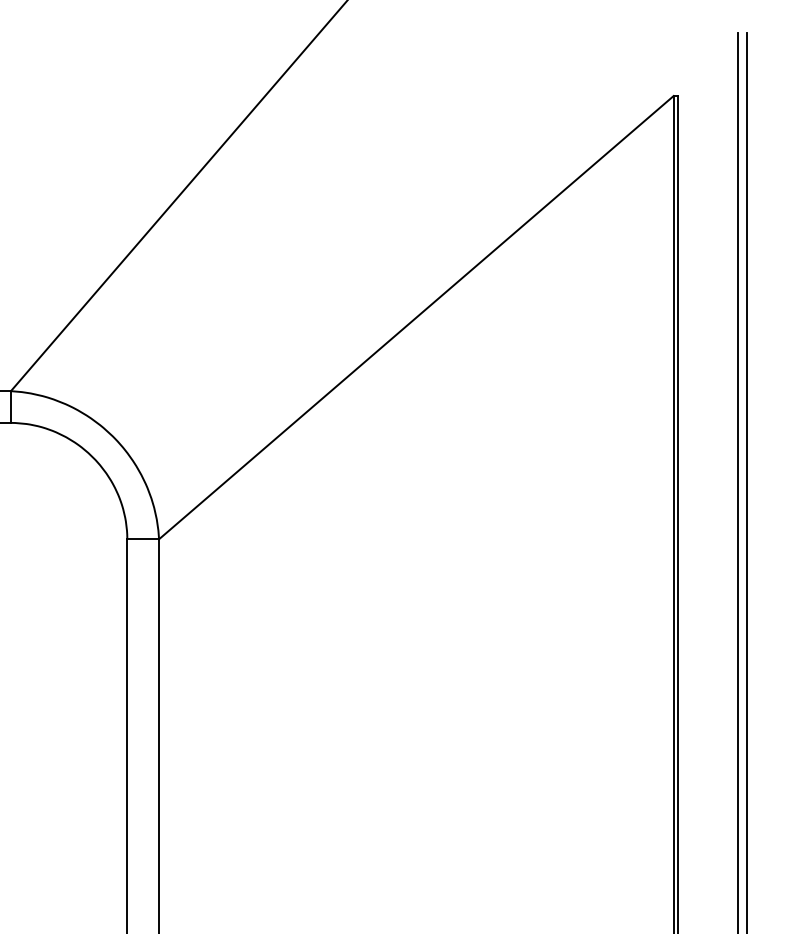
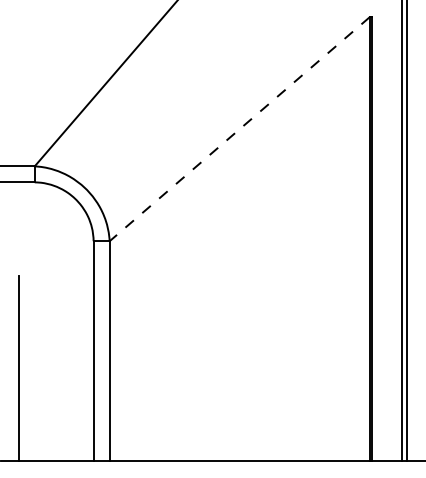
line: (415, 318) -> (239, 129), solid -> dashed

